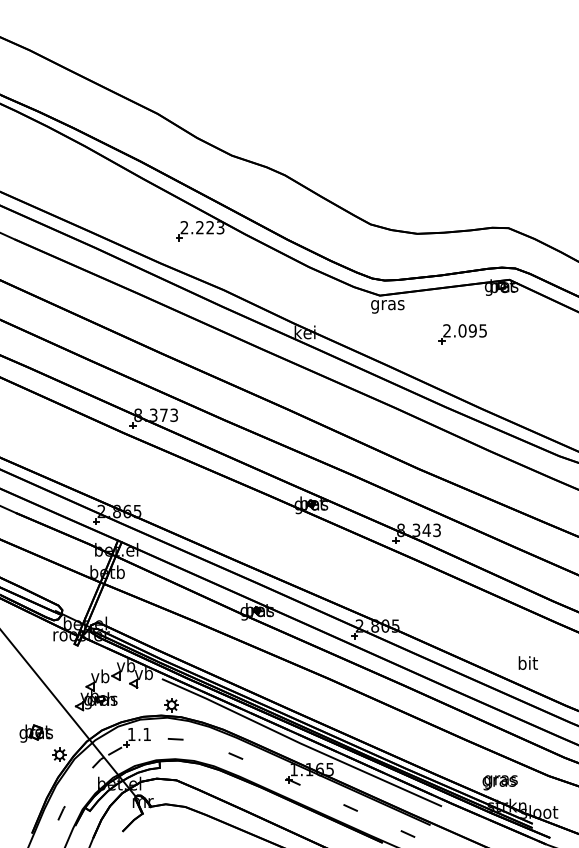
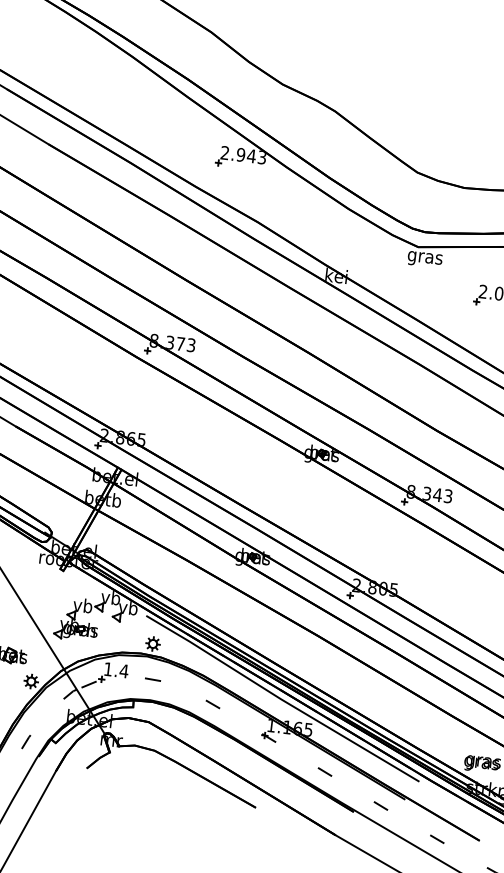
text: (205, 227) -> (246, 155), 2.223 -> 2.943
text: (146, 734) -> (123, 671), 1.1 -> 1.4

